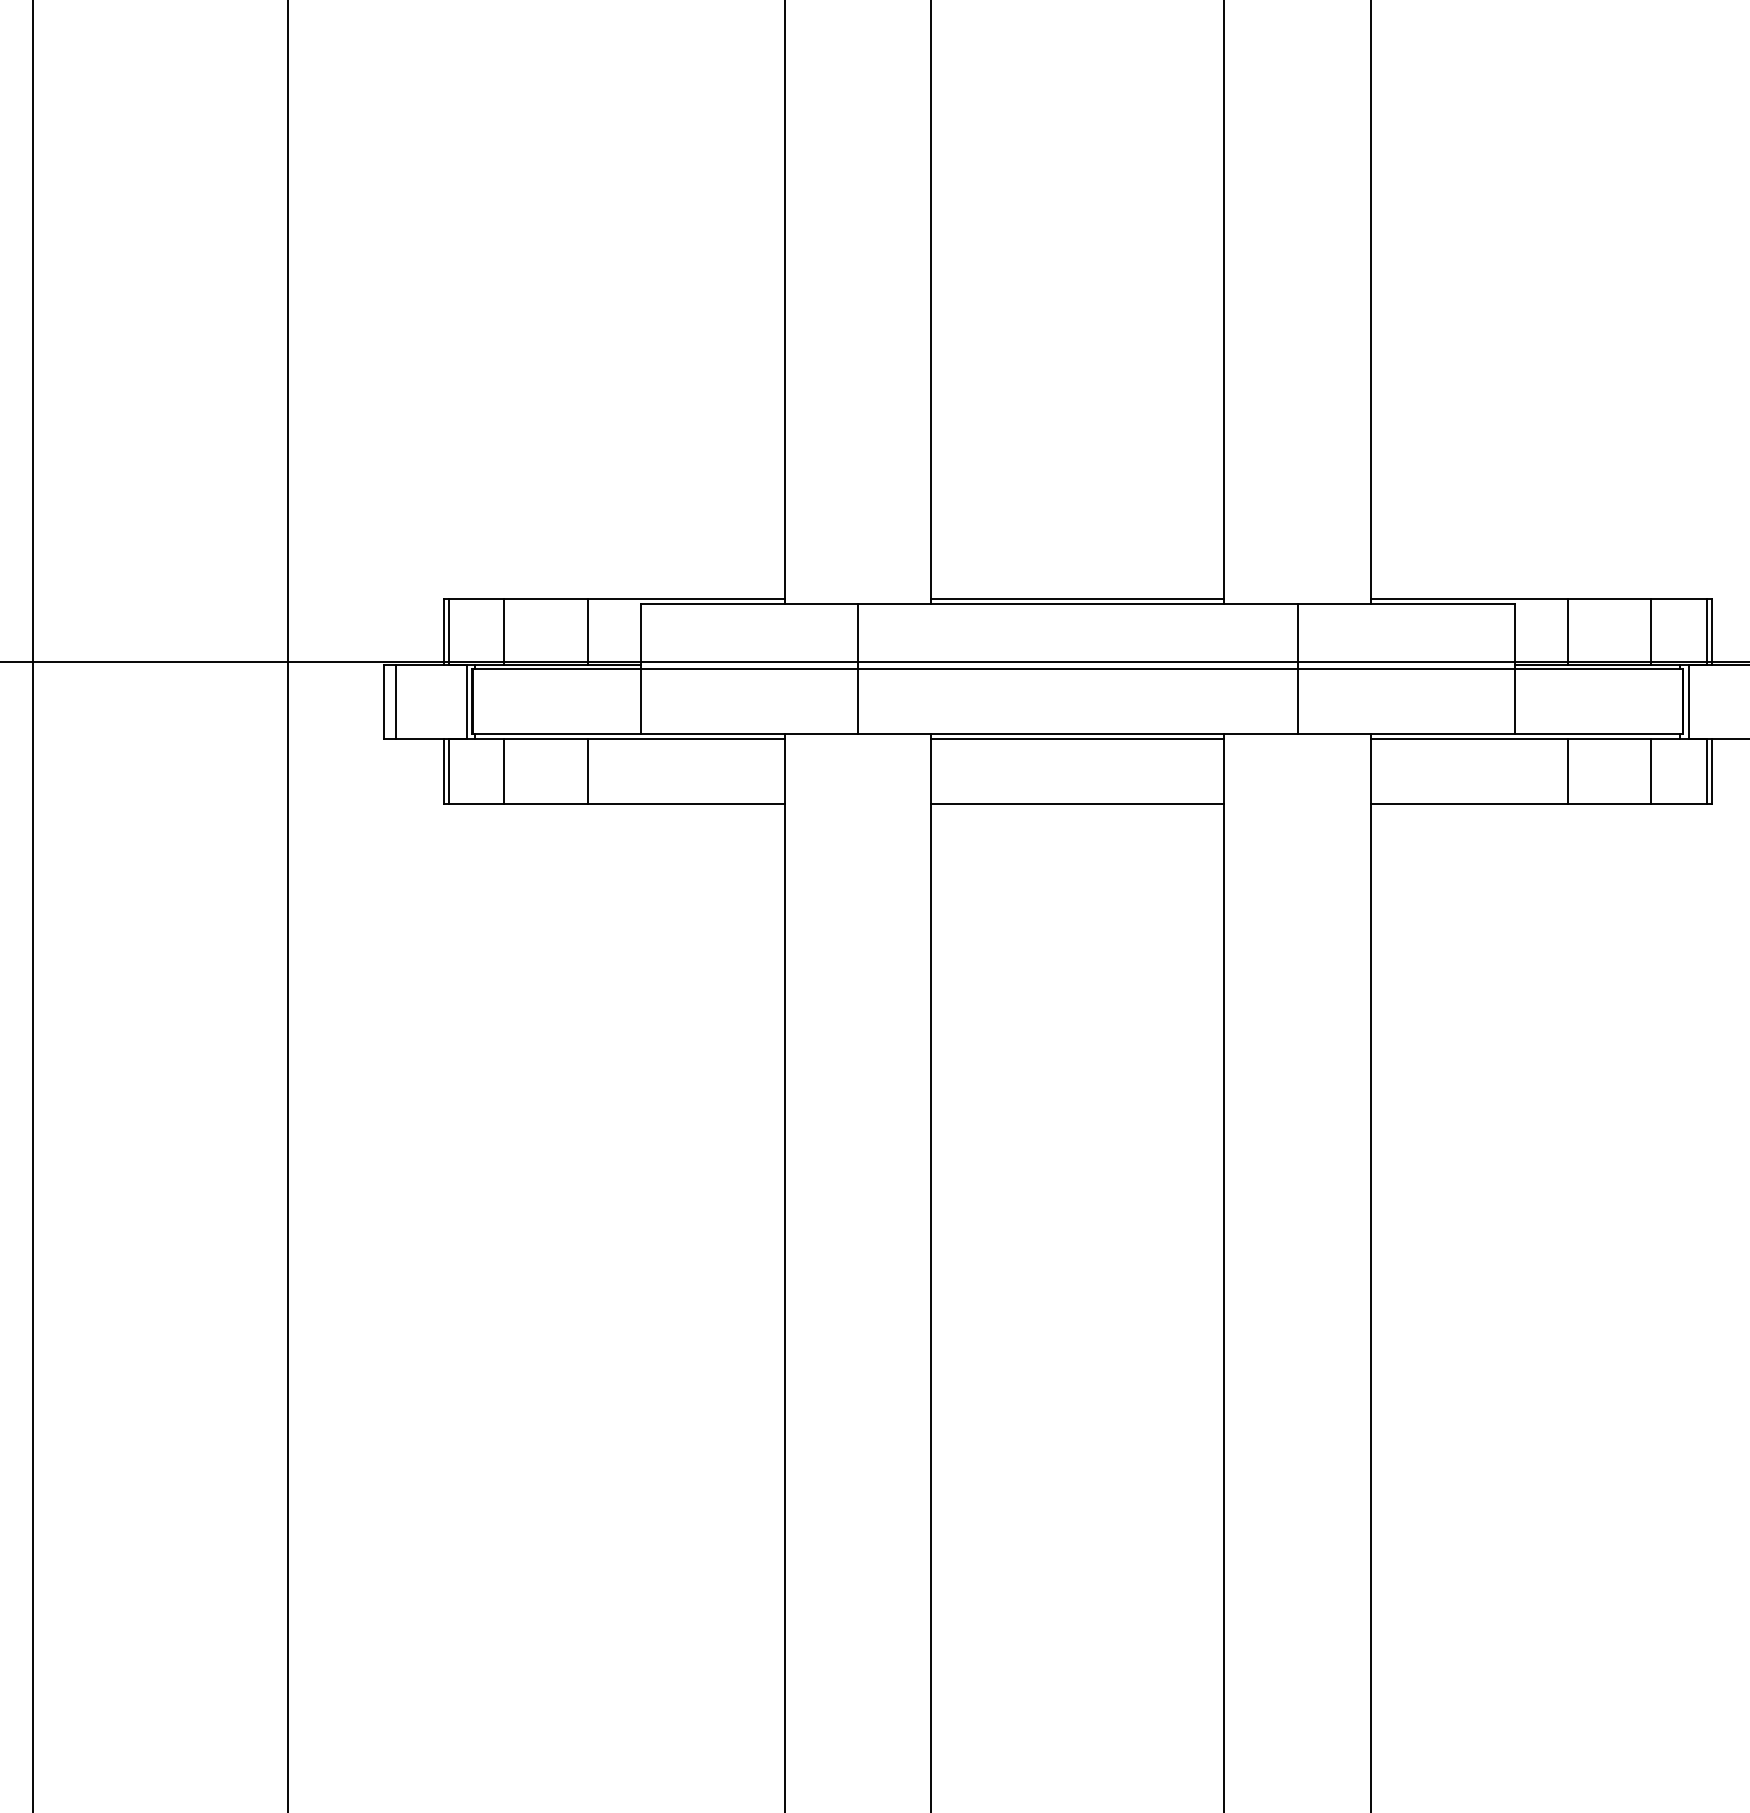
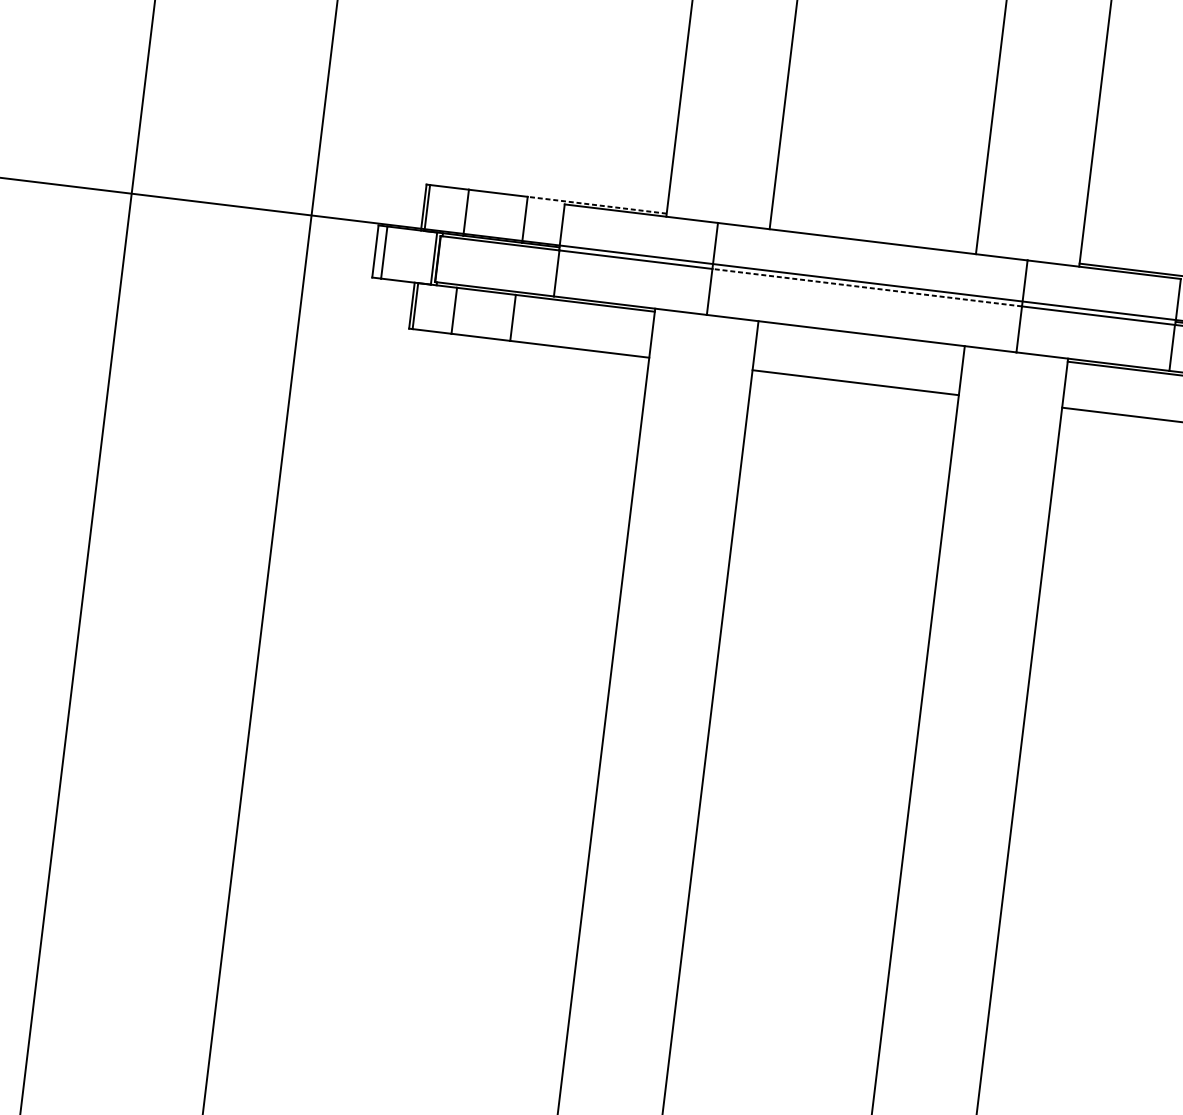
line: (686, 599) -> (597, 205), solid -> dashed
line: (1077, 599) -> (872, 238), removed
line: (1077, 668) -> (867, 287), solid -> dashed
line: (1077, 738) -> (861, 336), removed

